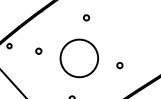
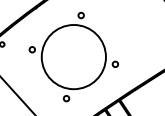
circle: (79, 57) -> (73, 56), size x1.67

